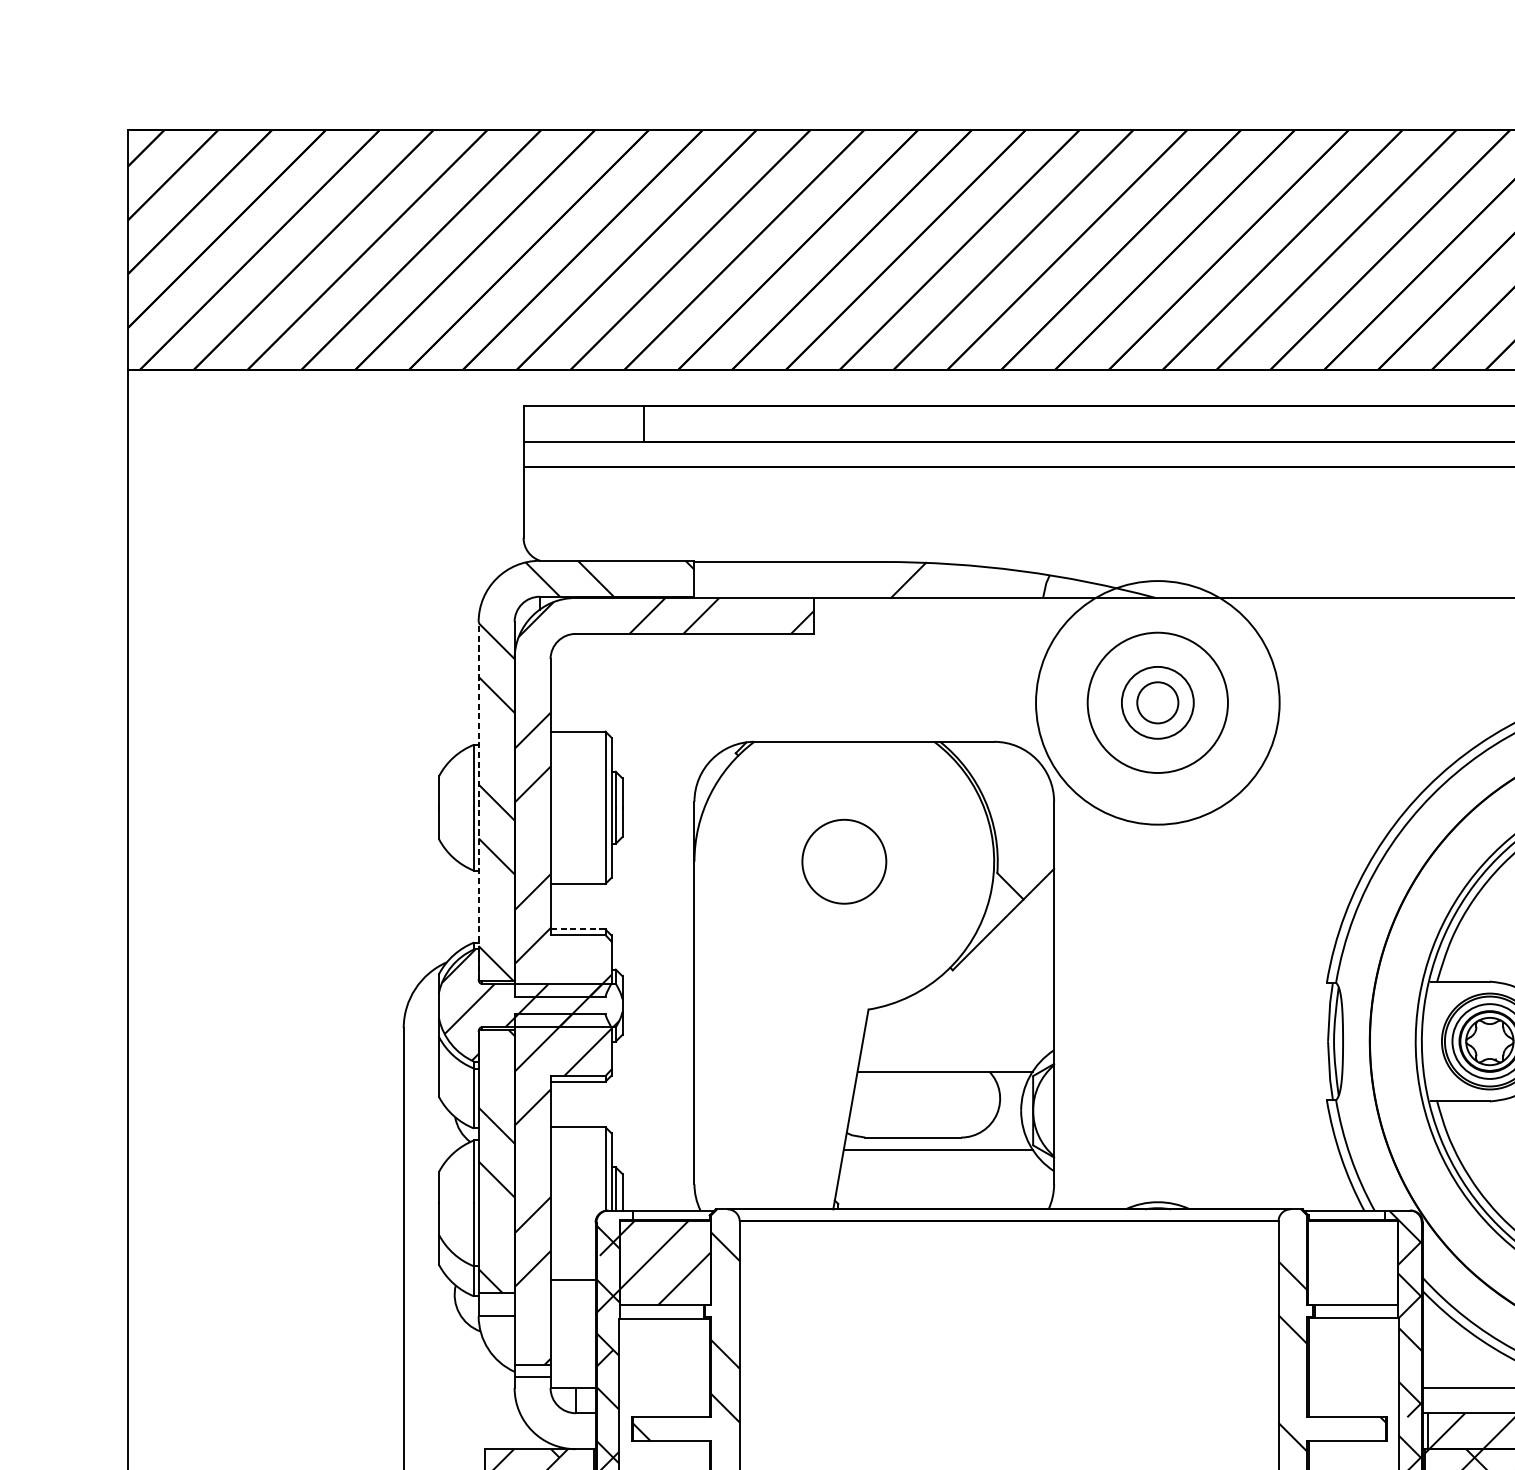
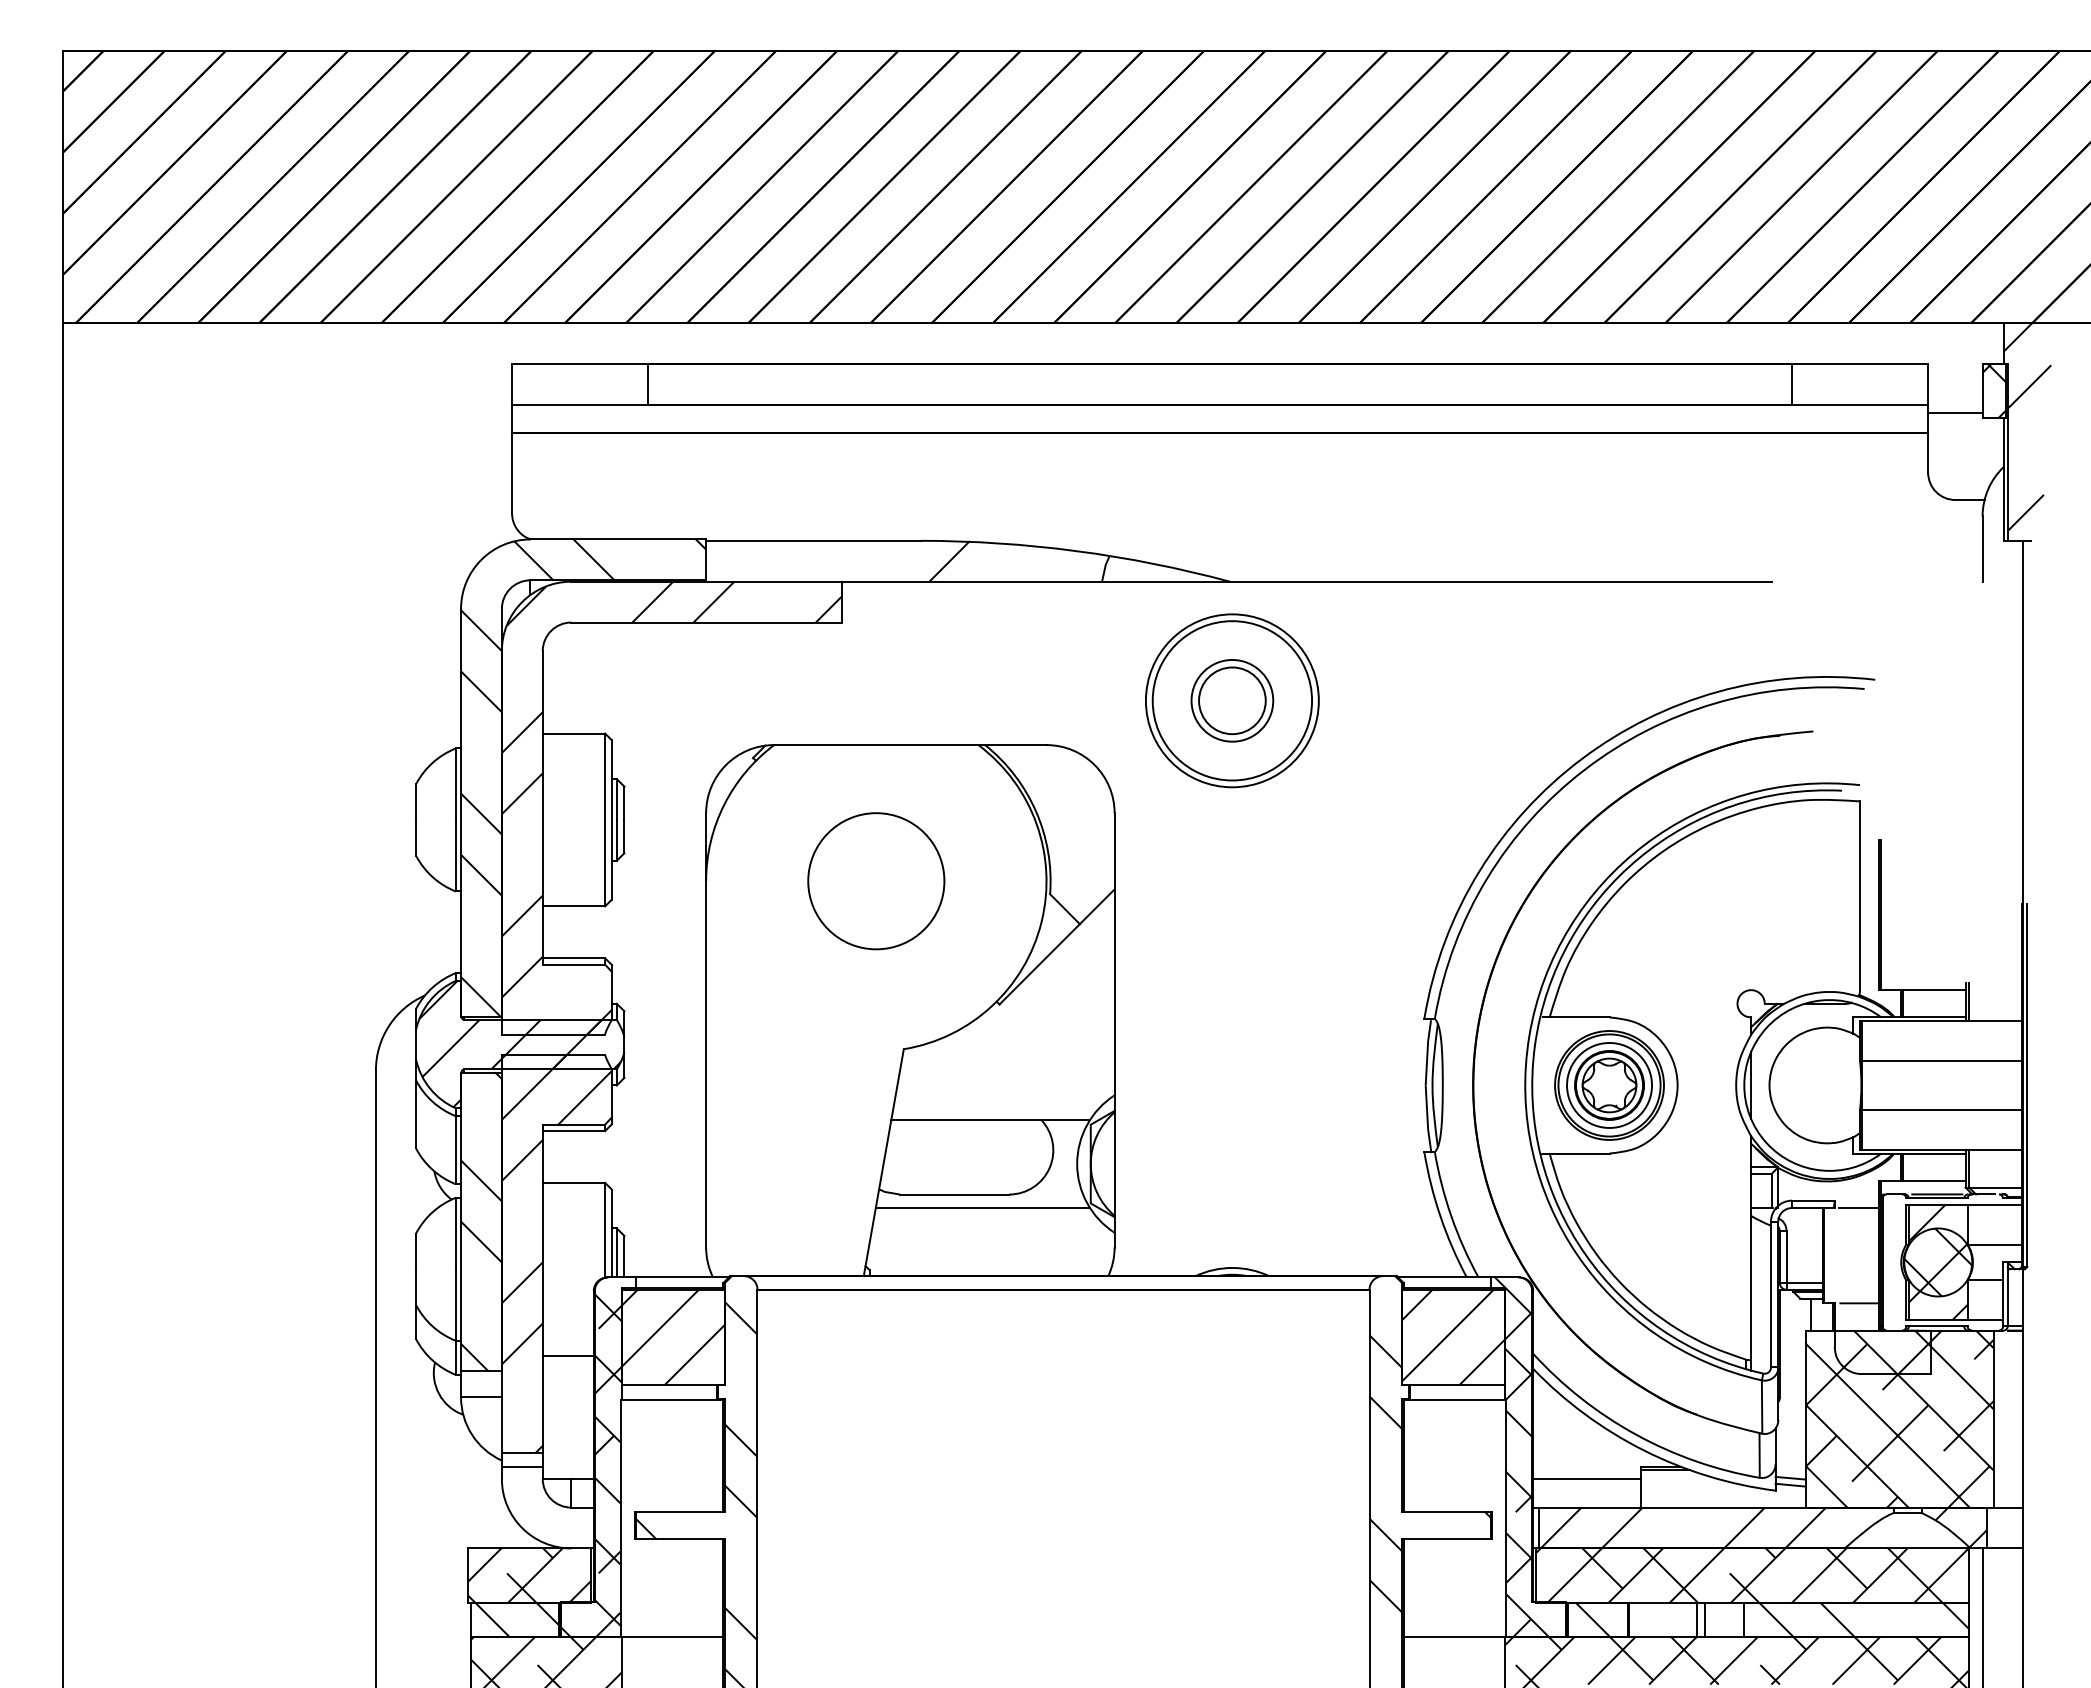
circle: (1157, 702) -> (1231, 700), size x0.62
circle: (1157, 702) -> (1232, 700), size x1.43
line: (479, 801) -> (461, 812), dashed -> solid
circle: (844, 861) -> (876, 881), size x1.43
line: (577, 929) -> (573, 958), dashed -> solid
hatch: (1352, 1263) -> (1453, 1337), added

